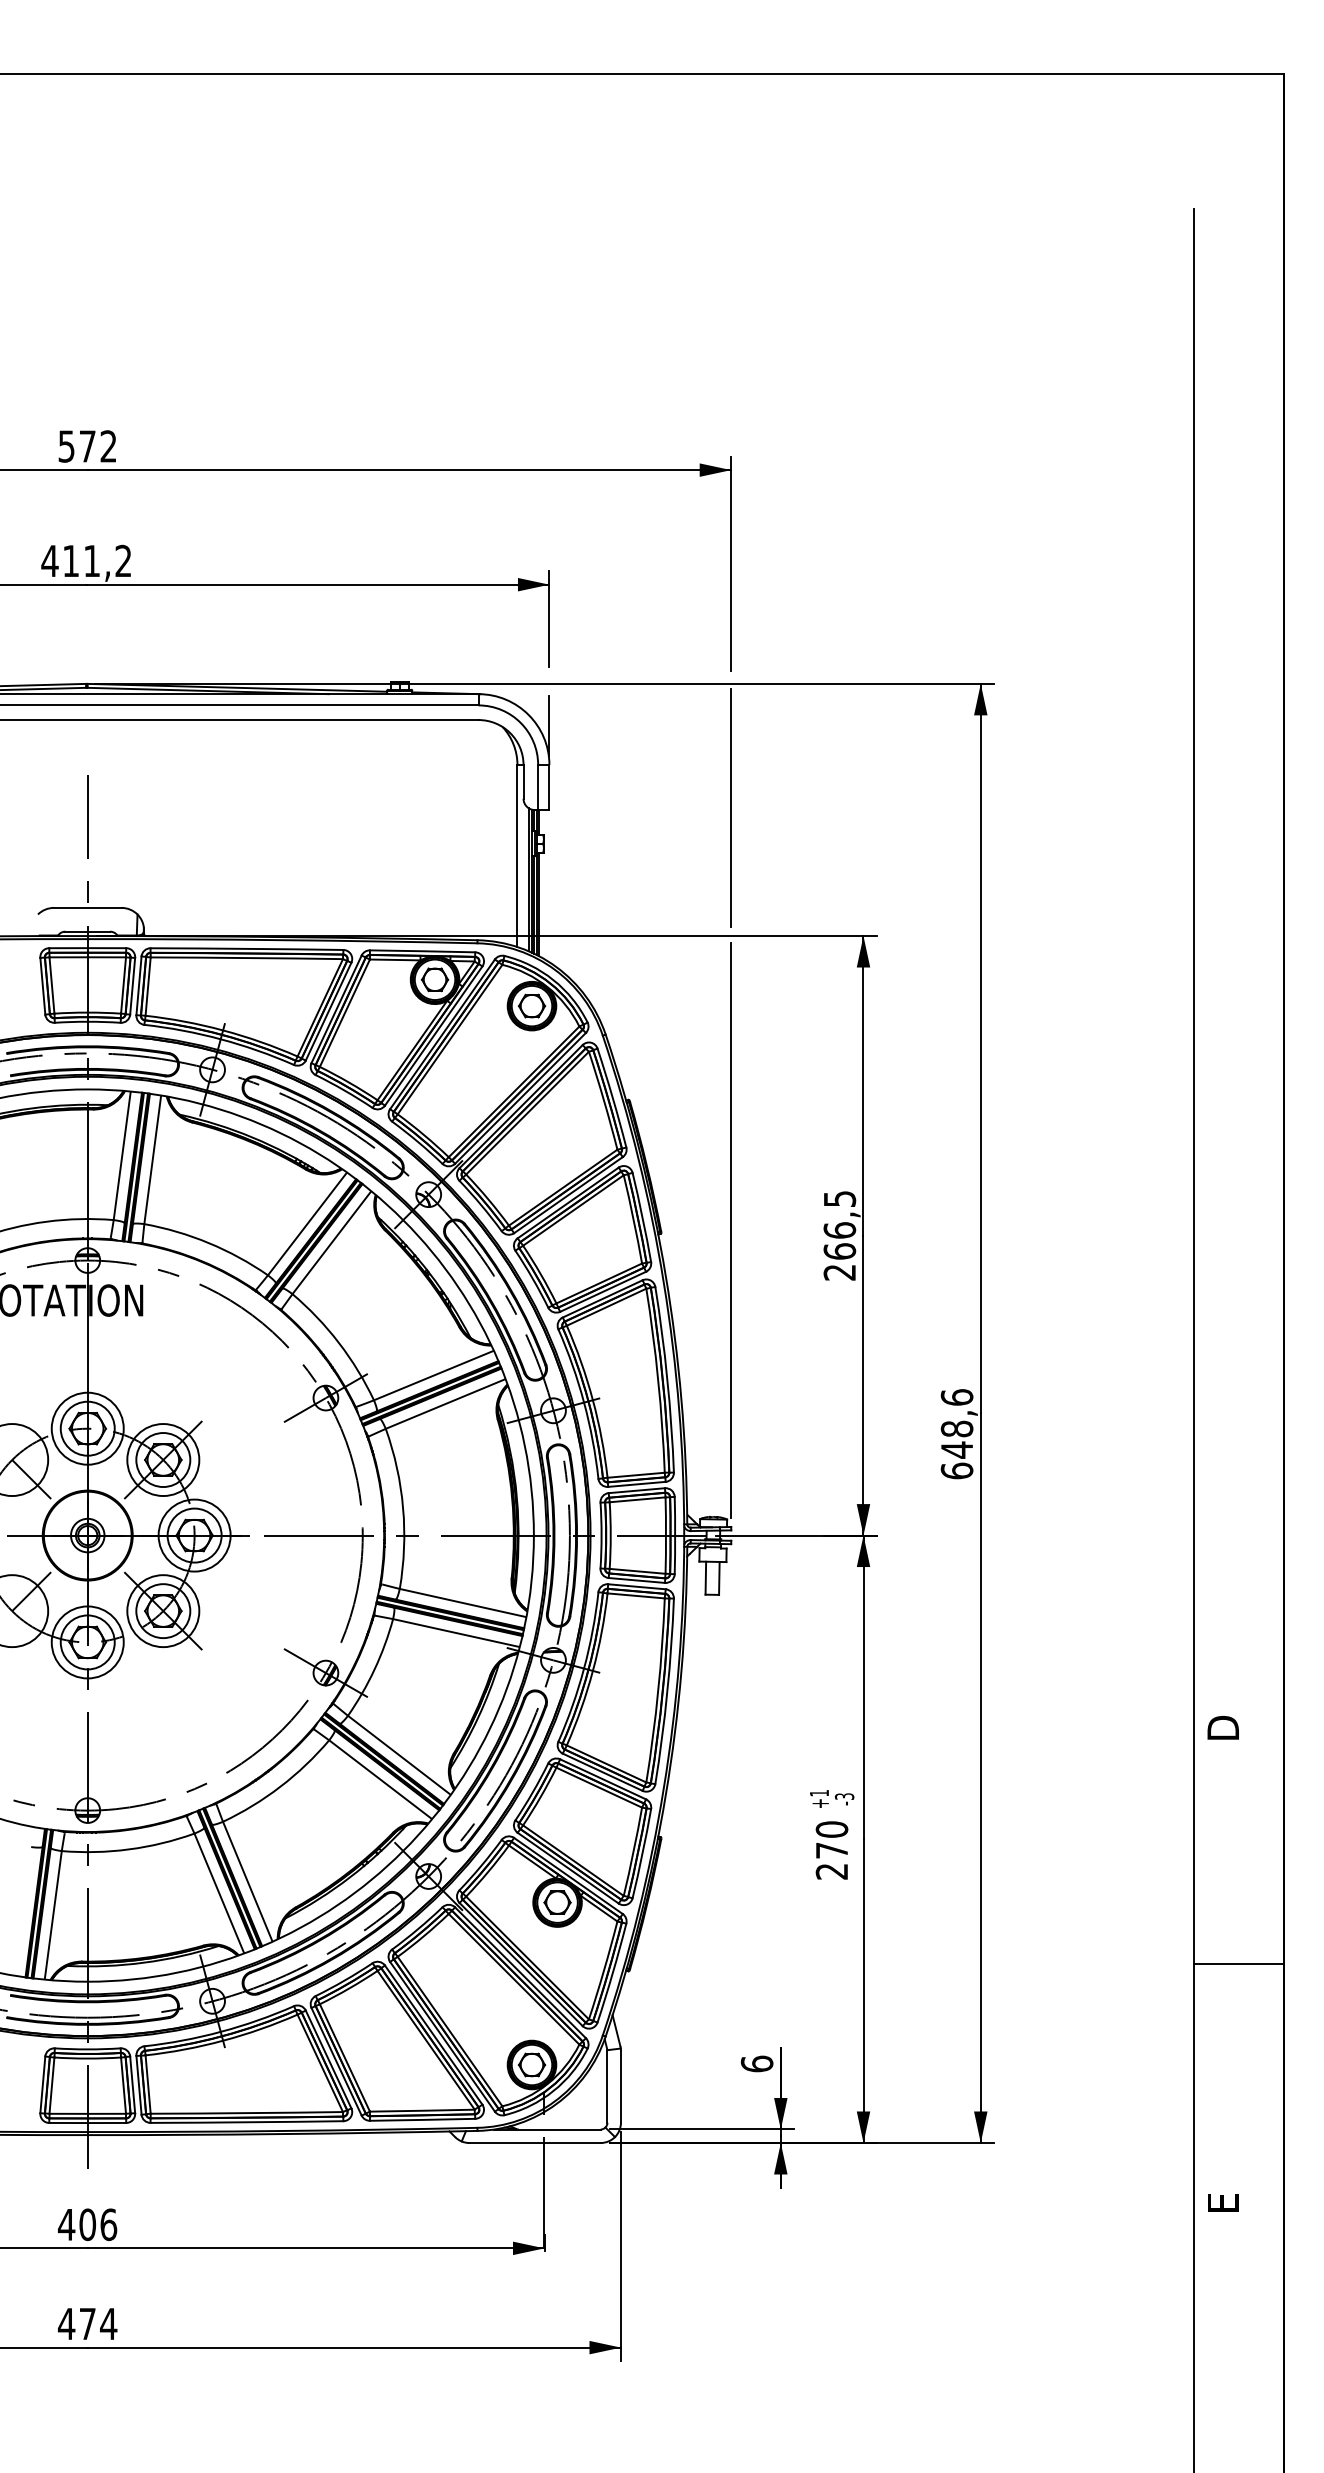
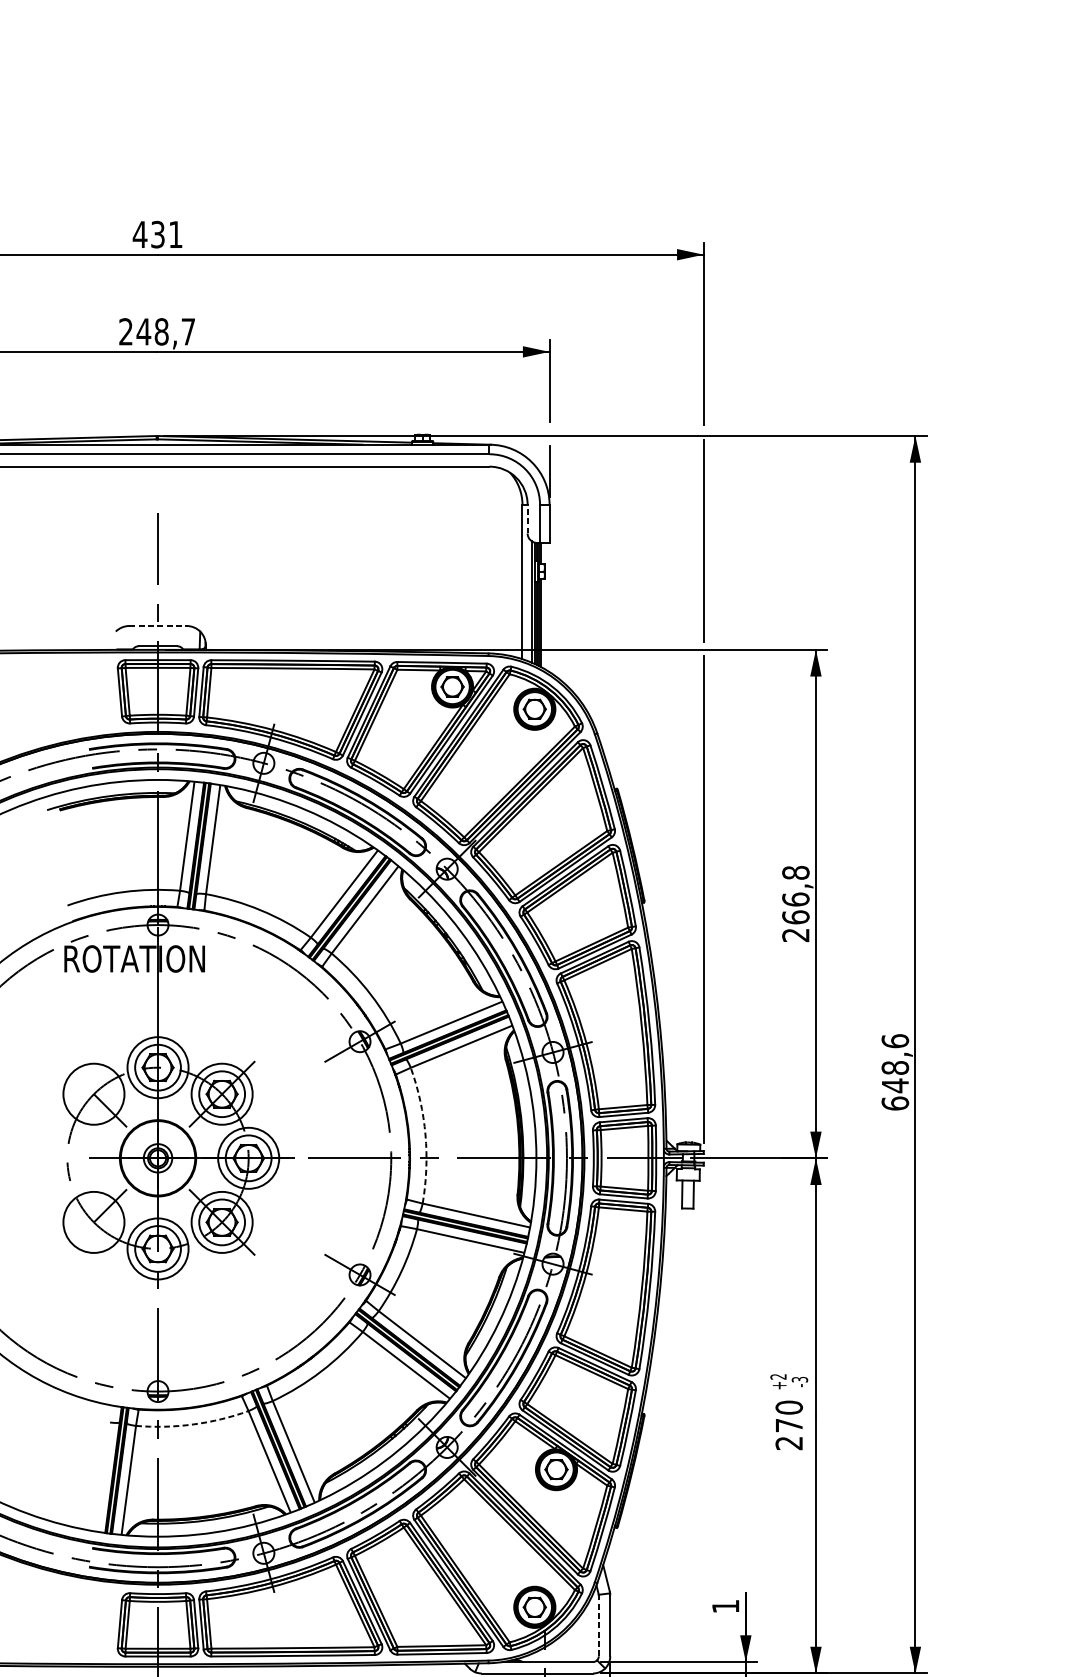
text: (86, 446) -> (156, 234), 572 -> 431
text: (86, 560) -> (156, 331), 411,2 -> 248,7
line: (523, 781) -> (527, 518), solid -> dashed
line: (87, 907) -> (157, 625), solid -> dashed
text: (839, 1198) -> (795, 872), 266,5 -> 266,8
arc: (403, 1507) -> (425, 1134), solid -> dashed
text: (818, 1793) -> (777, 1377), +1 -> +2
arc: (129, 1849) -> (193, 1424), solid -> dashed
text: (756, 2063) -> (725, 1606), 6 -> 1
line: (607, 2086) -> (598, 1625), solid -> dashed

